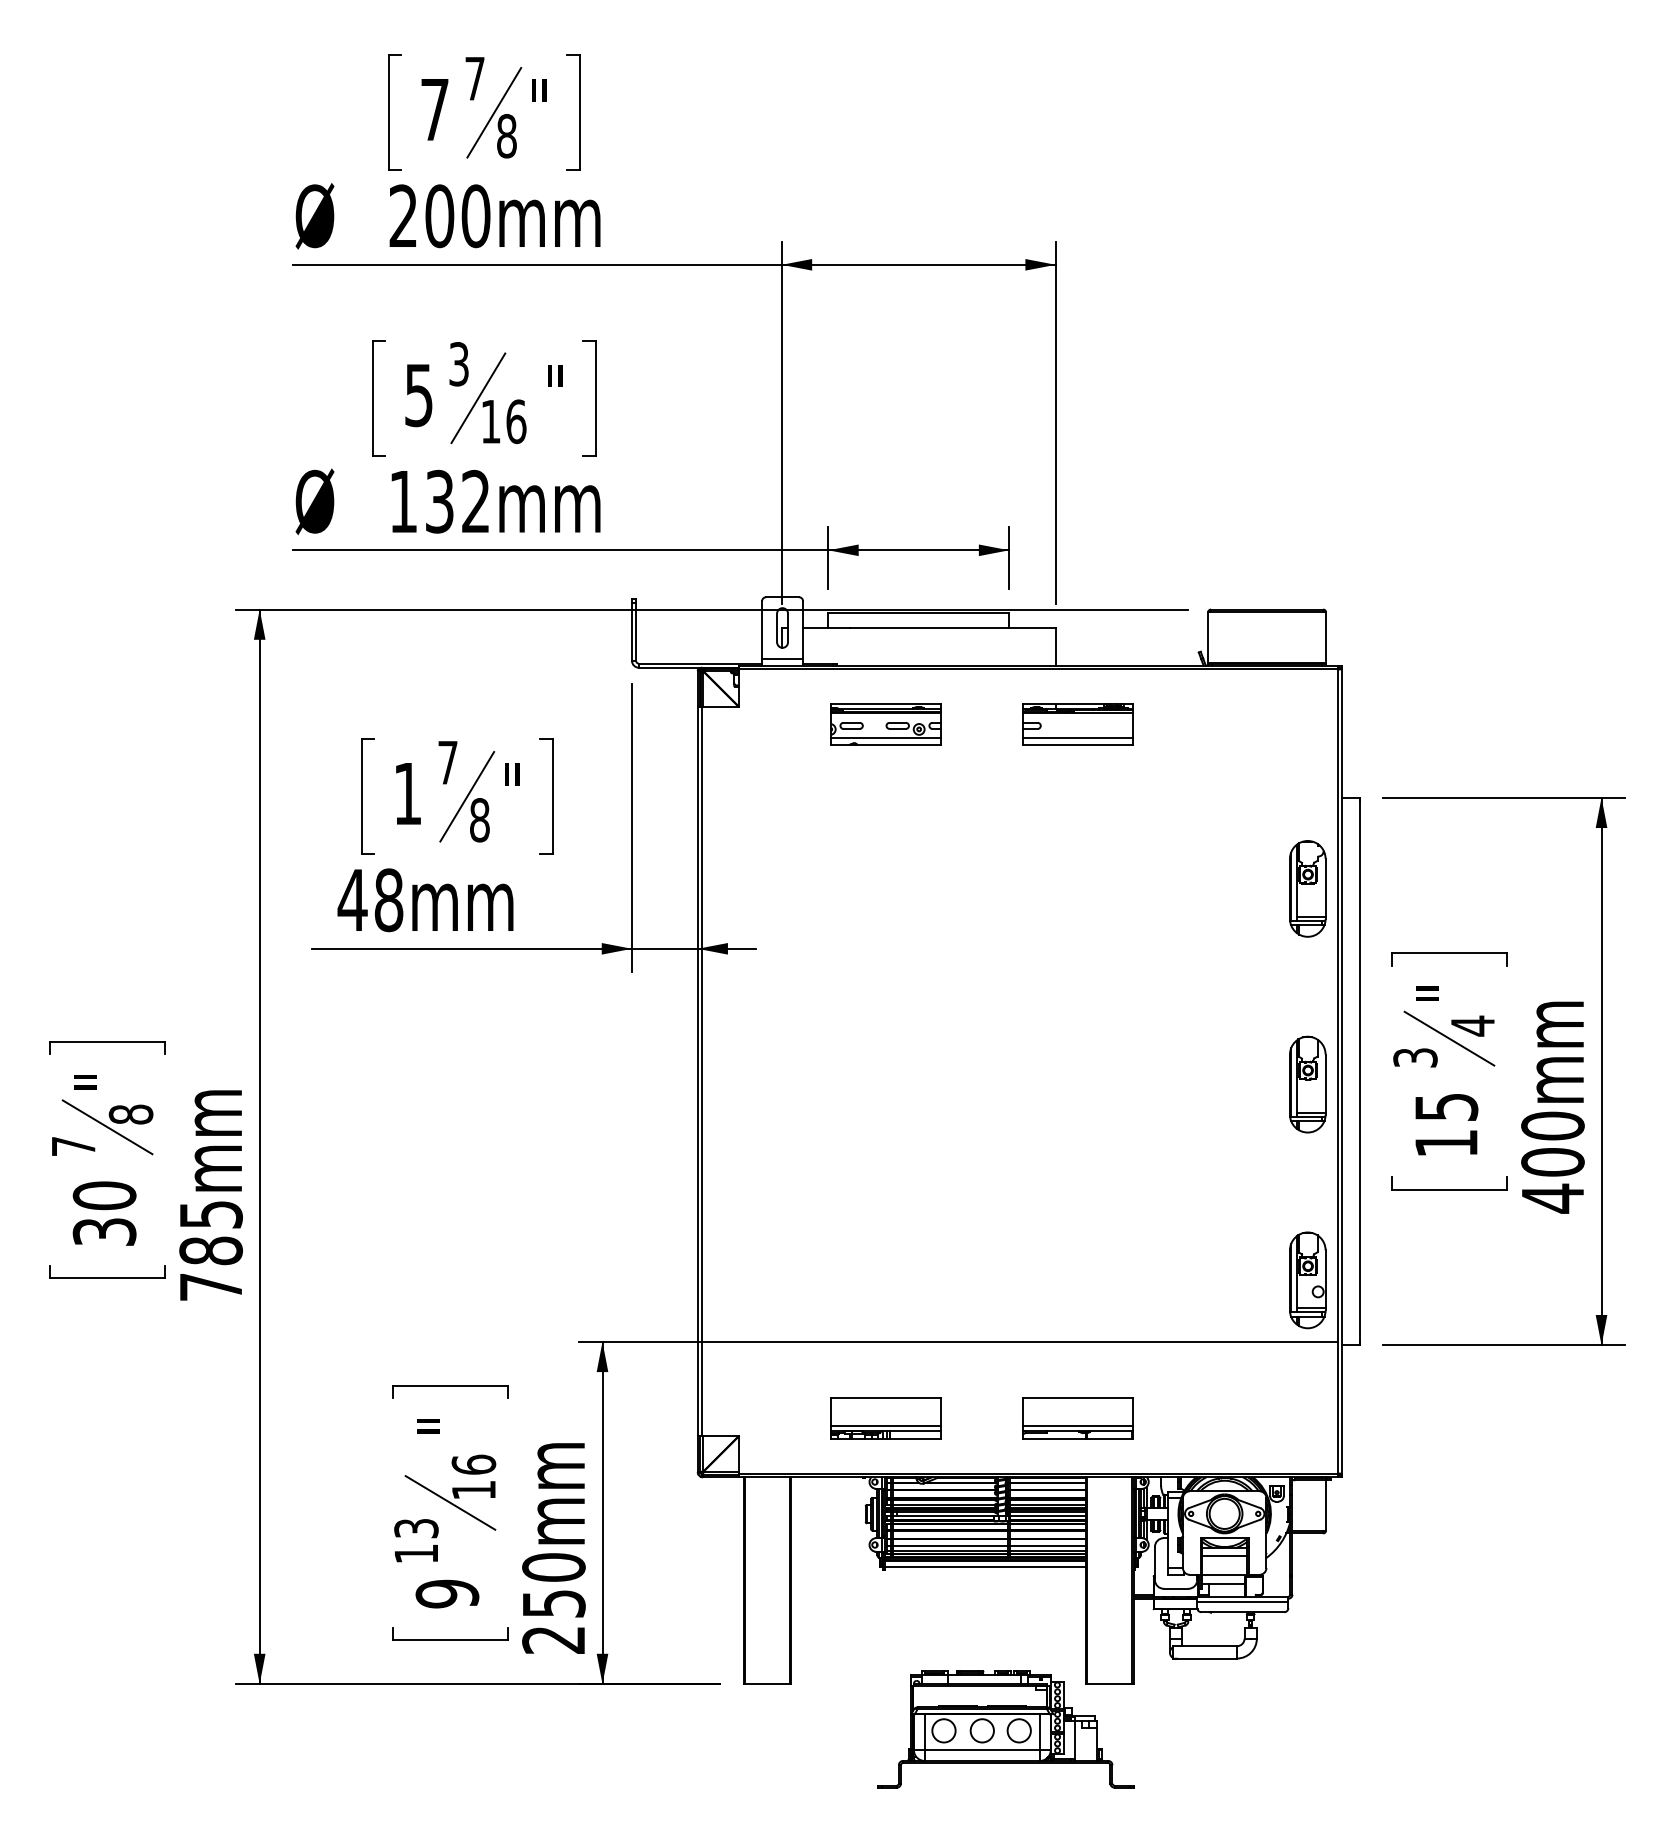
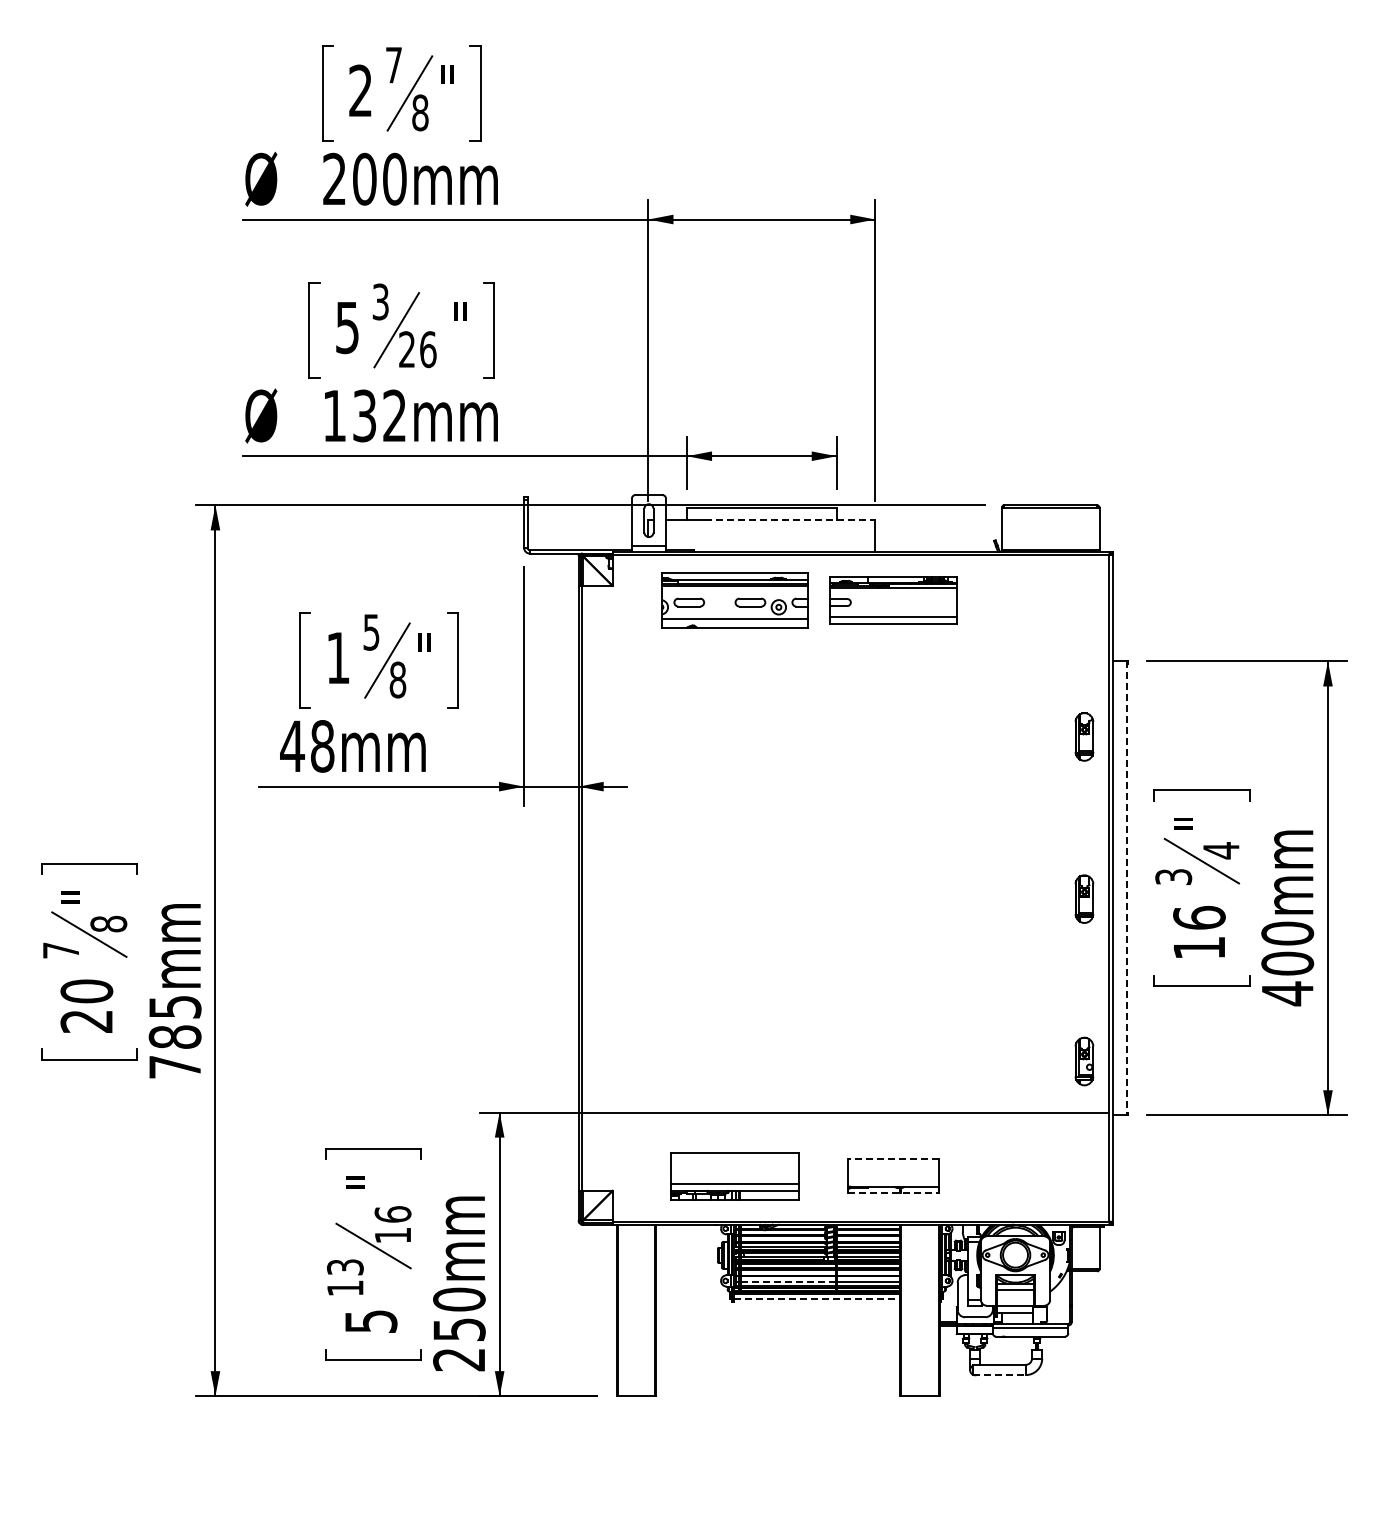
text: (434, 109) -> (360, 90), 7 -> 2
text: (490, 421) -> (406, 349), 16 -> 26
line: (953, 627) -> (790, 520), solid -> dashed
part: (1077, 723) -> (893, 599), size x1.4
part: (885, 724) -> (734, 600), size x1.6
text: (447, 762) -> (371, 632), 7 -> 5
part: (1307, 888) -> (1084, 736), size x0.6
line: (1359, 1071) -> (1127, 888), solid -> dashed
part: (1307, 1083) -> (1084, 898), size x0.6
text: (1446, 1106) -> (1199, 917), 15 -> 16
text: (104, 1232) -> (86, 1021), 30 -> 20
part: (1307, 1280) -> (1084, 1061), size x0.6
line: (1077, 1398) -> (893, 1159), solid -> dashed
part: (885, 1417) -> (734, 1175), size x1.4
line: (1077, 1425) -> (893, 1181), removed
line: (1078, 1439) -> (894, 1193), solid -> dashed
line: (950, 1545) -> (788, 1281), solid -> dashed
line: (985, 1567) -> (817, 1299), solid -> dashed
text: (446, 1593) -> (370, 1321), 9 -> 5
line: (1205, 1659) -> (999, 1375), solid -> dashed
part: (1005, 1728) -> (833, 1433), removed

